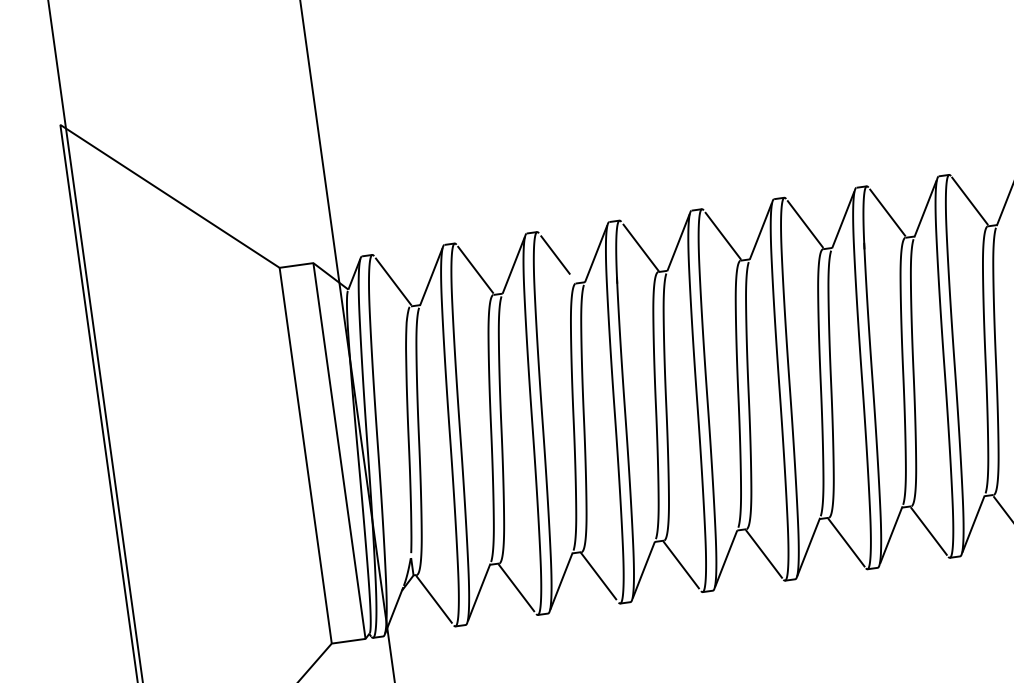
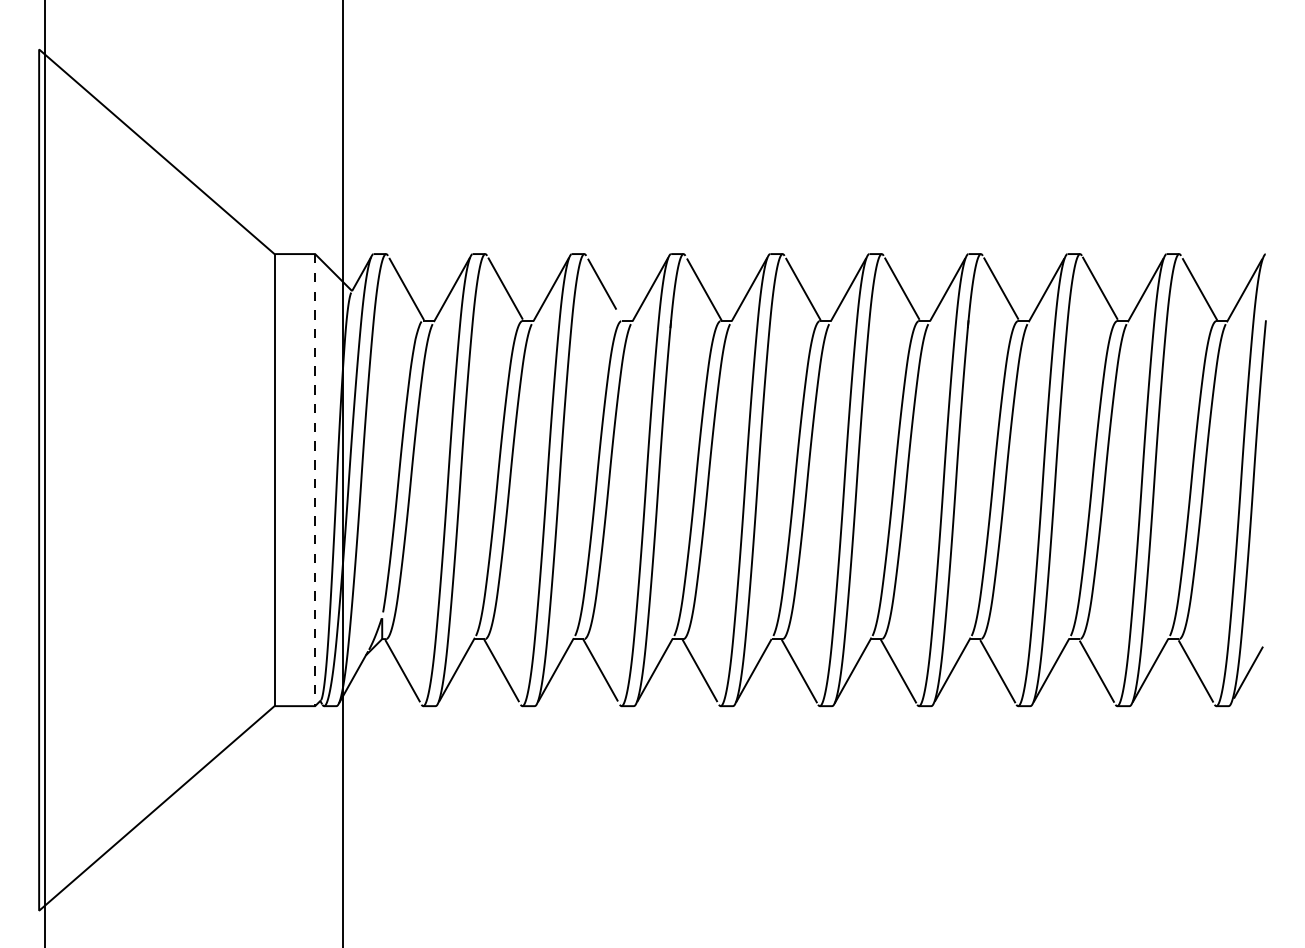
line: (339, 451) -> (315, 480), solid -> dashed

